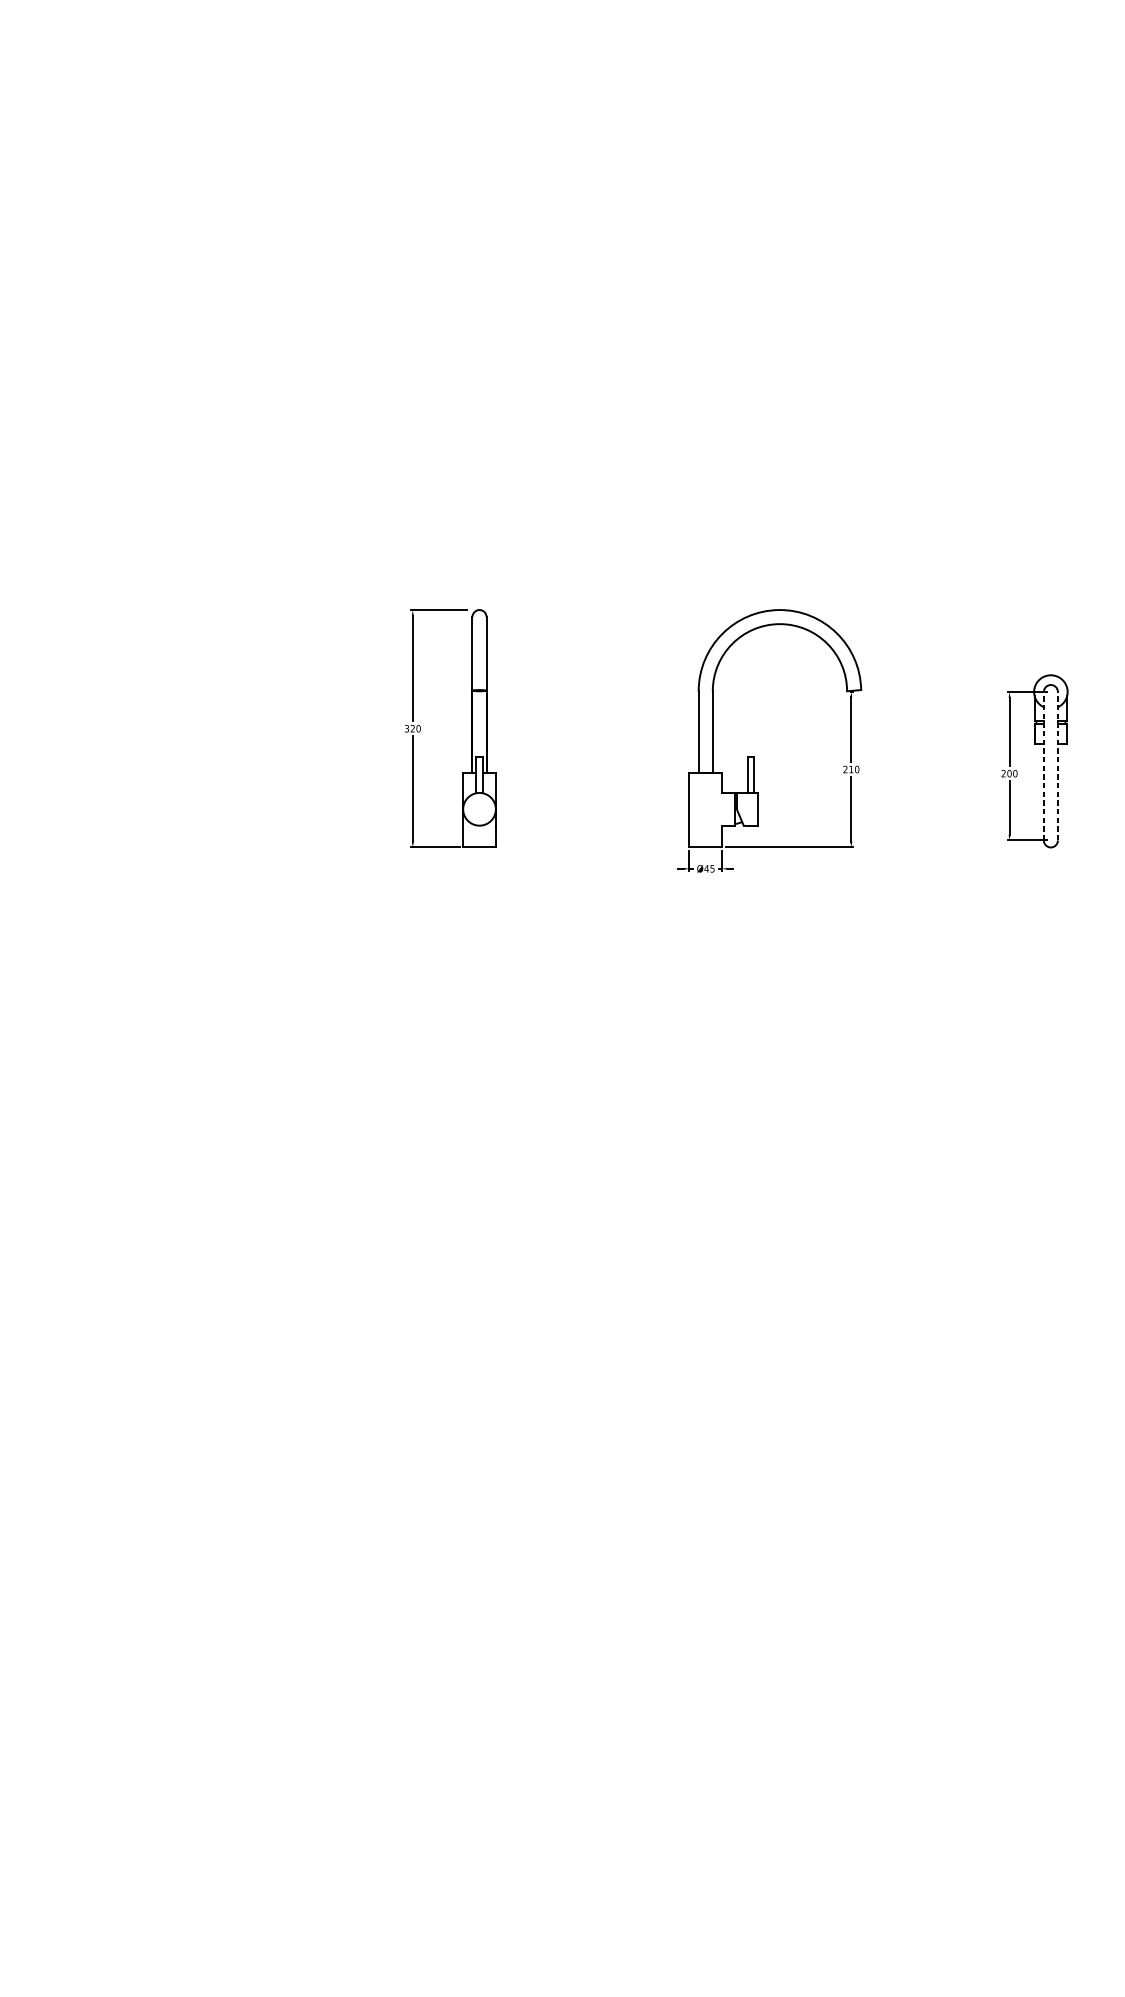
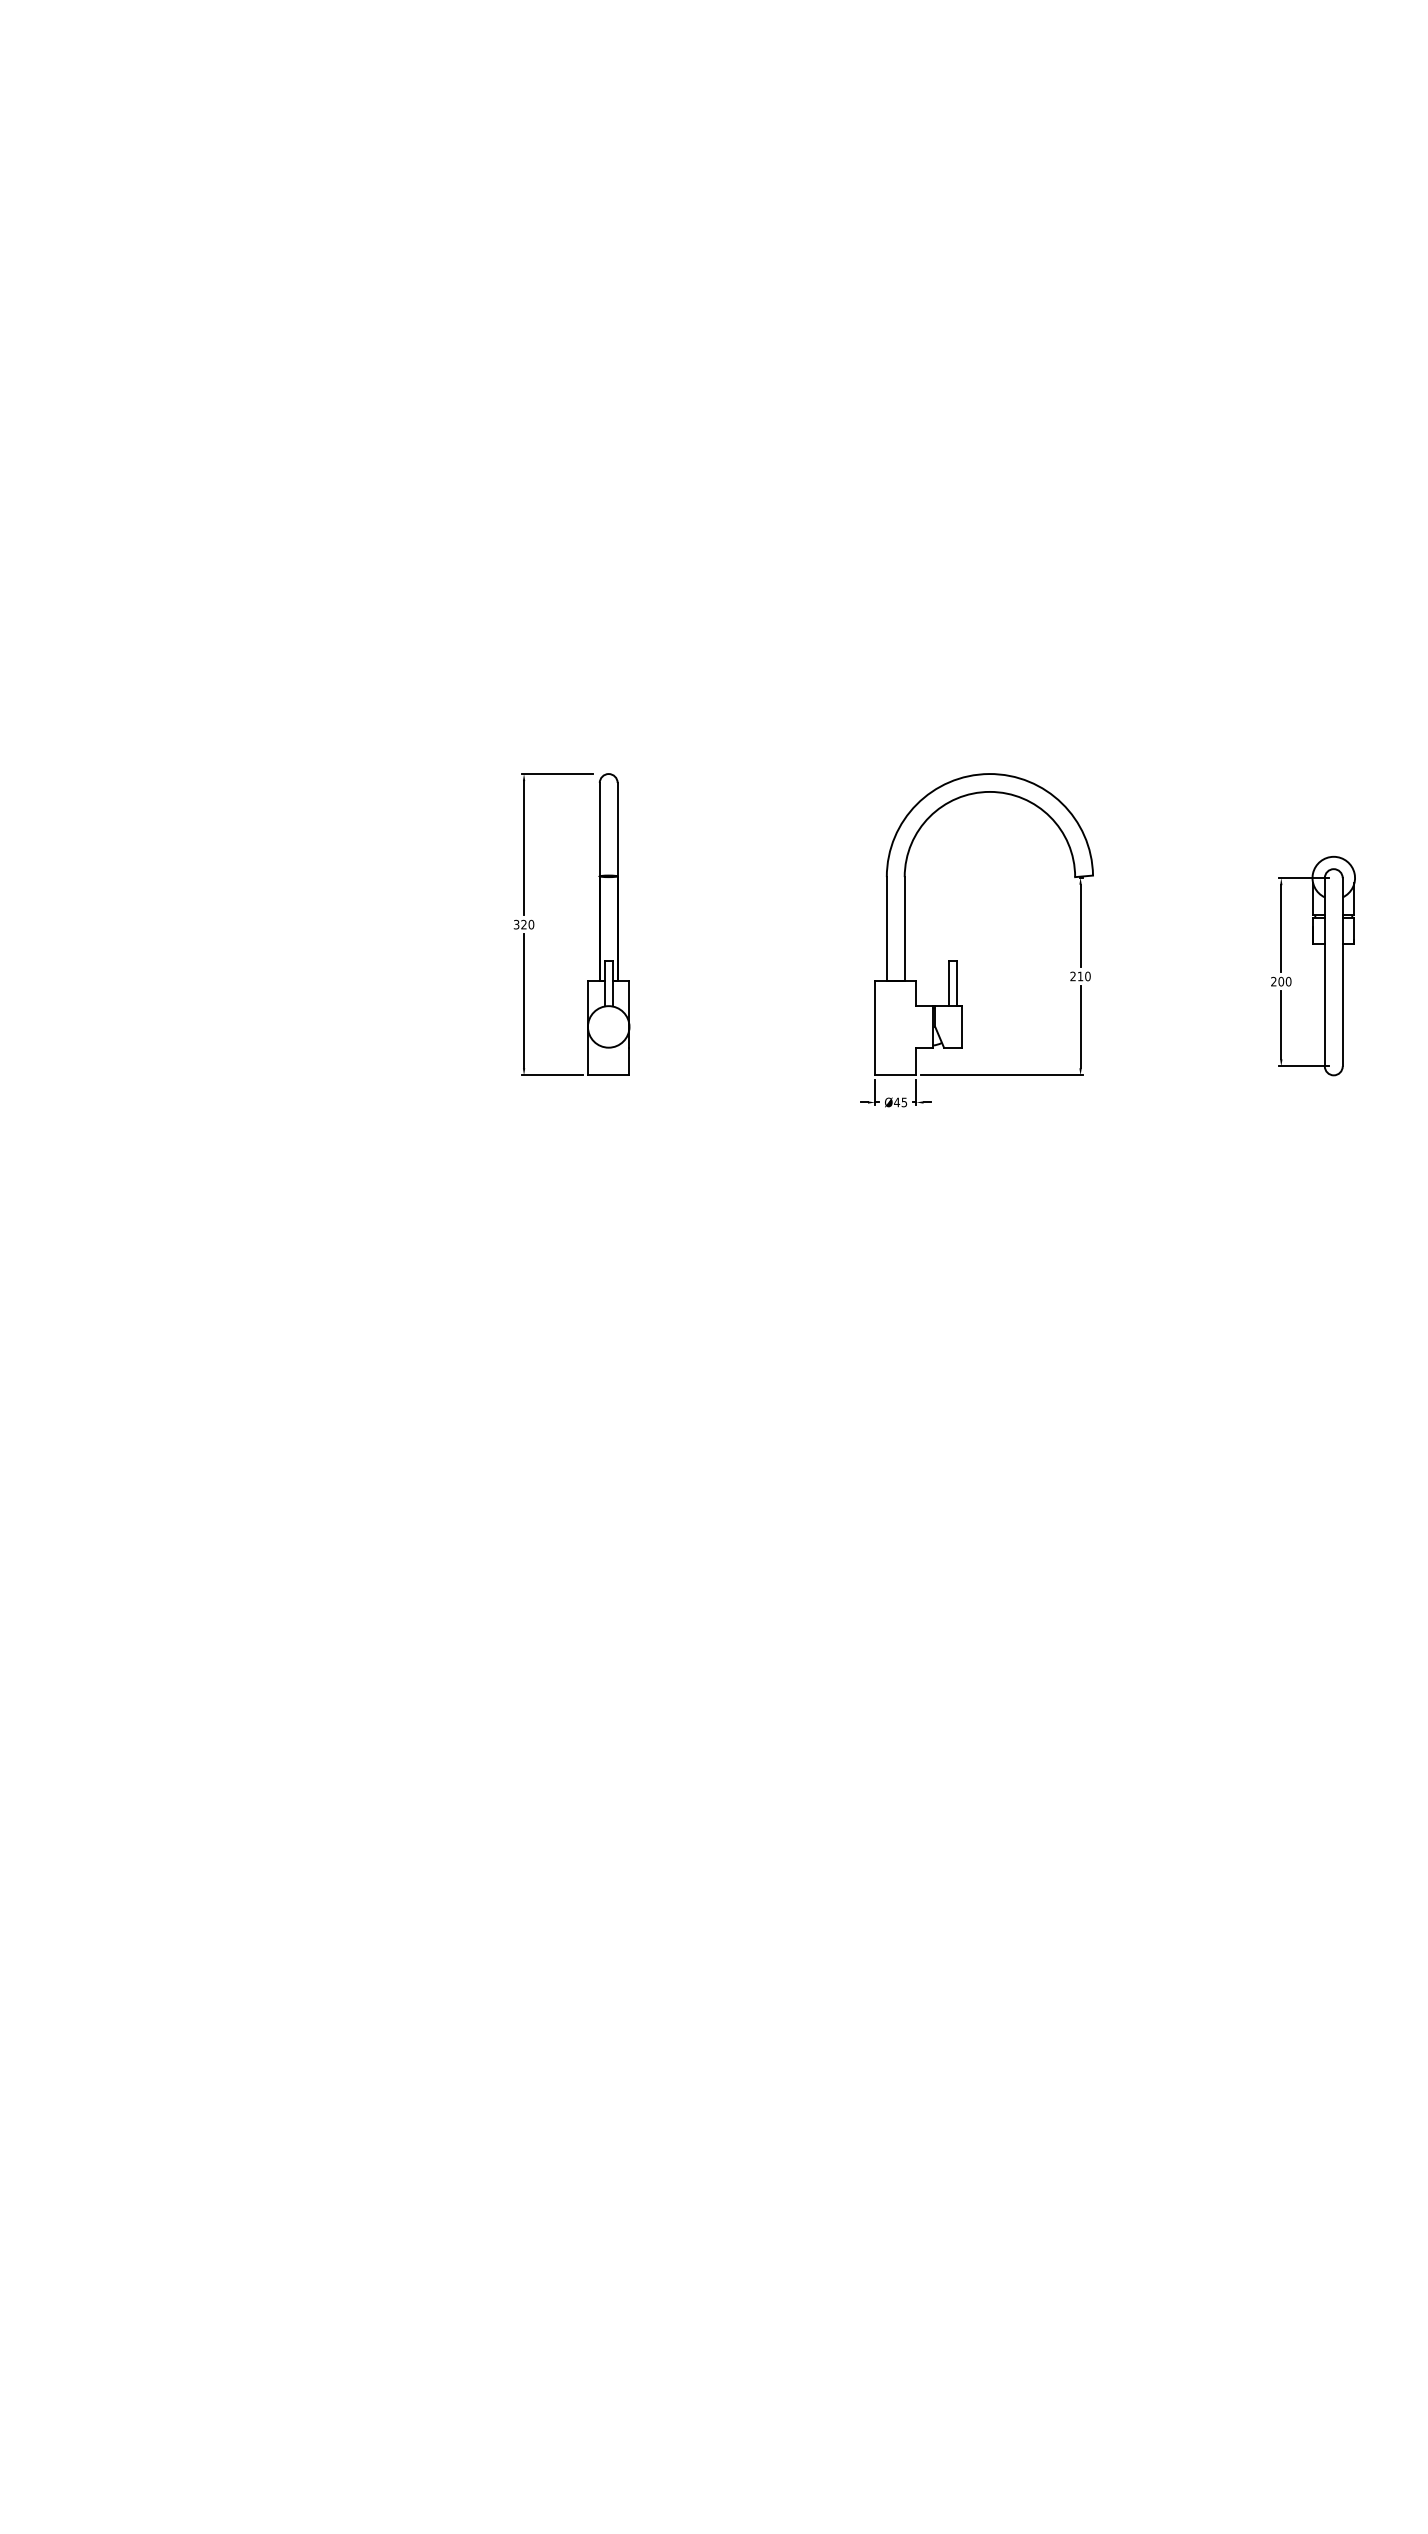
line: (1043, 765) -> (1324, 971), dashed -> solid
line: (1057, 765) -> (1342, 971), dashed -> solid

